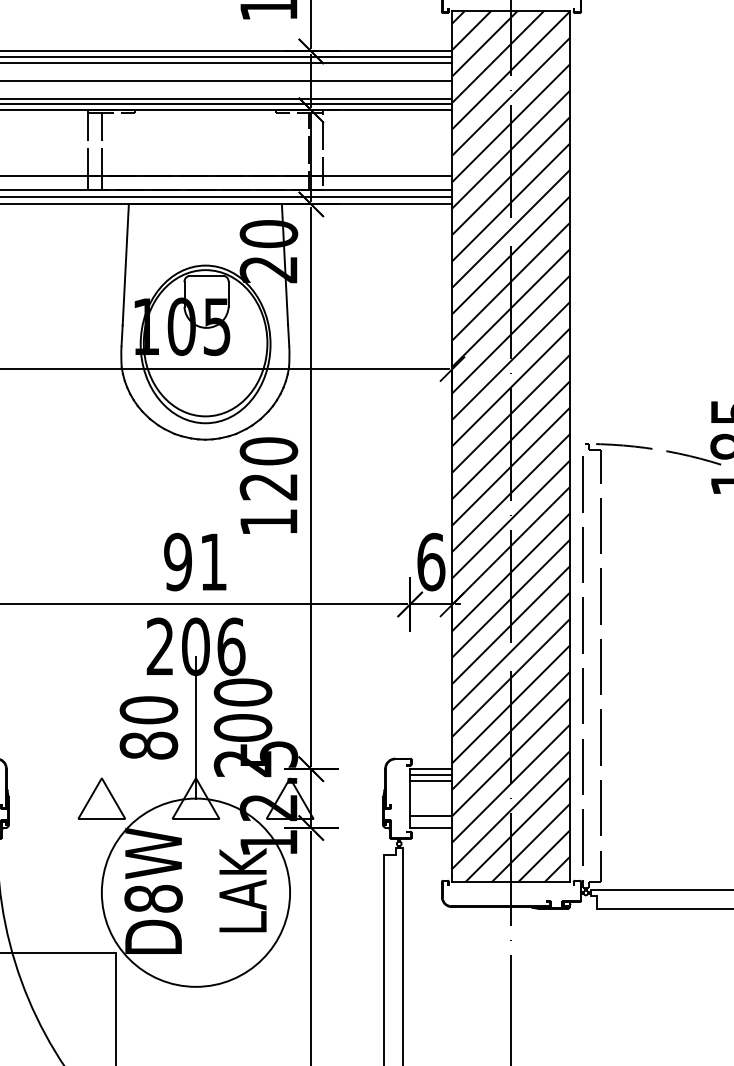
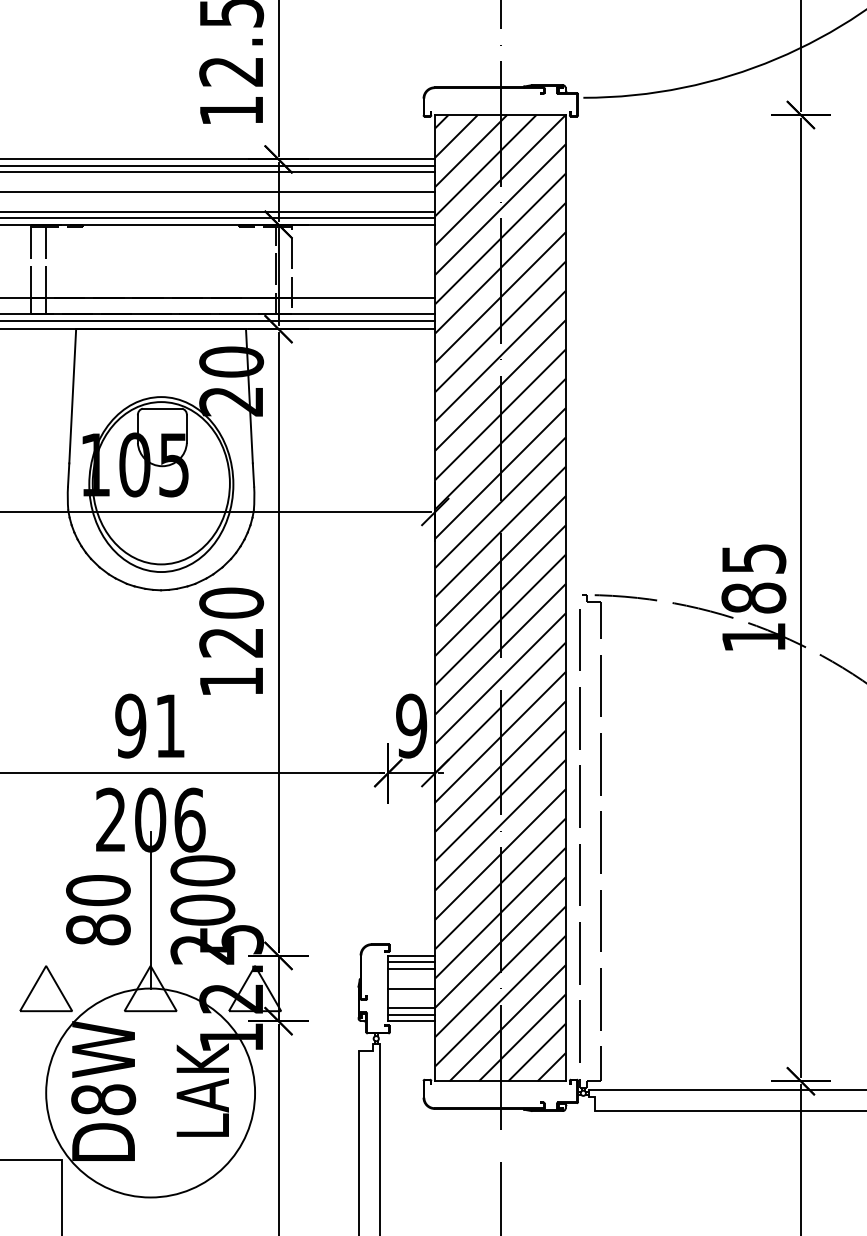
text: (431, 561) -> (411, 725), 6 -> 9
line: (431, 798) -> (411, 988), added
line: (431, 821) -> (411, 1014), added

